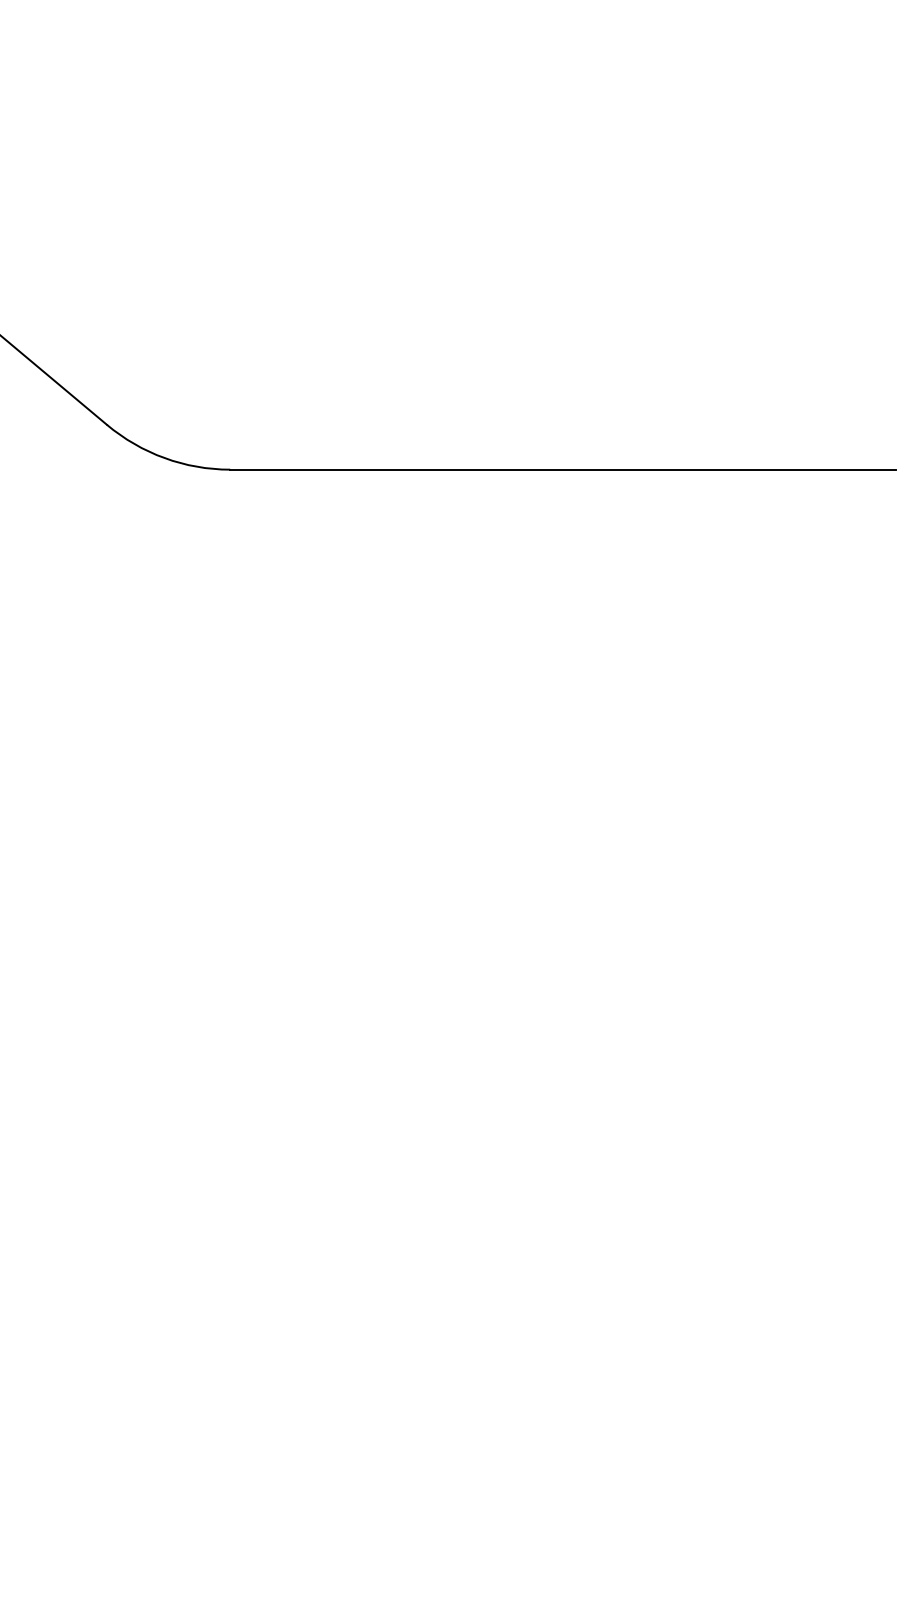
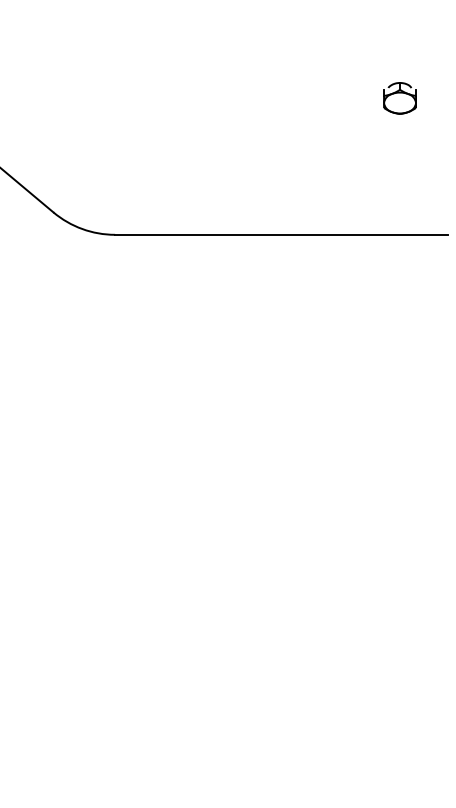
part: (799, 197) -> (399, 98), added

